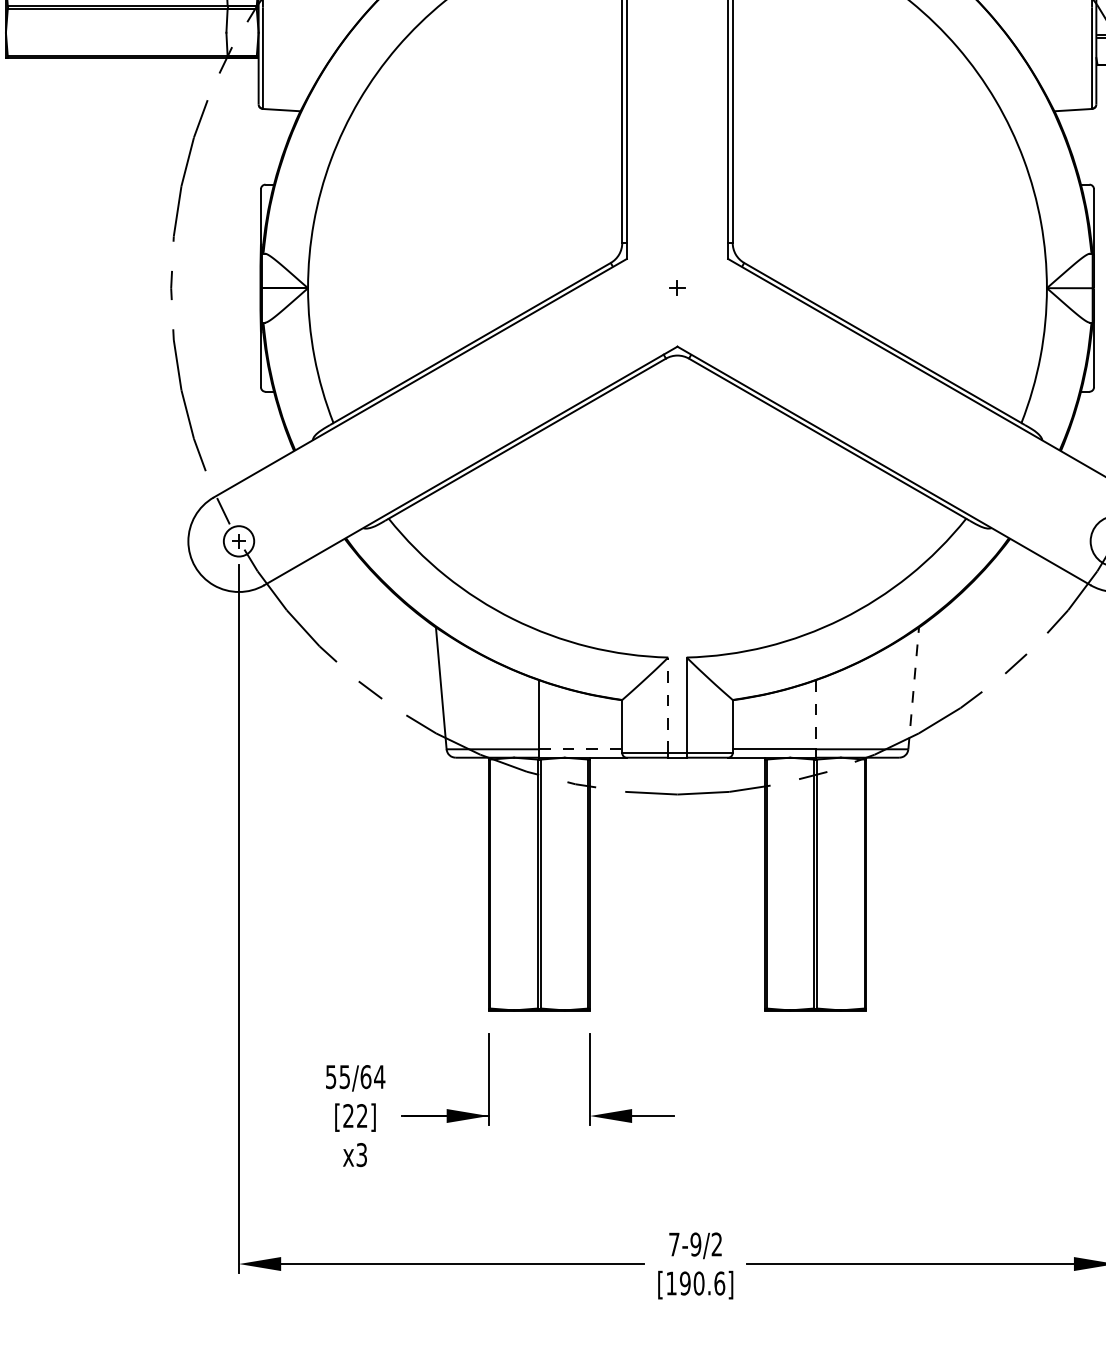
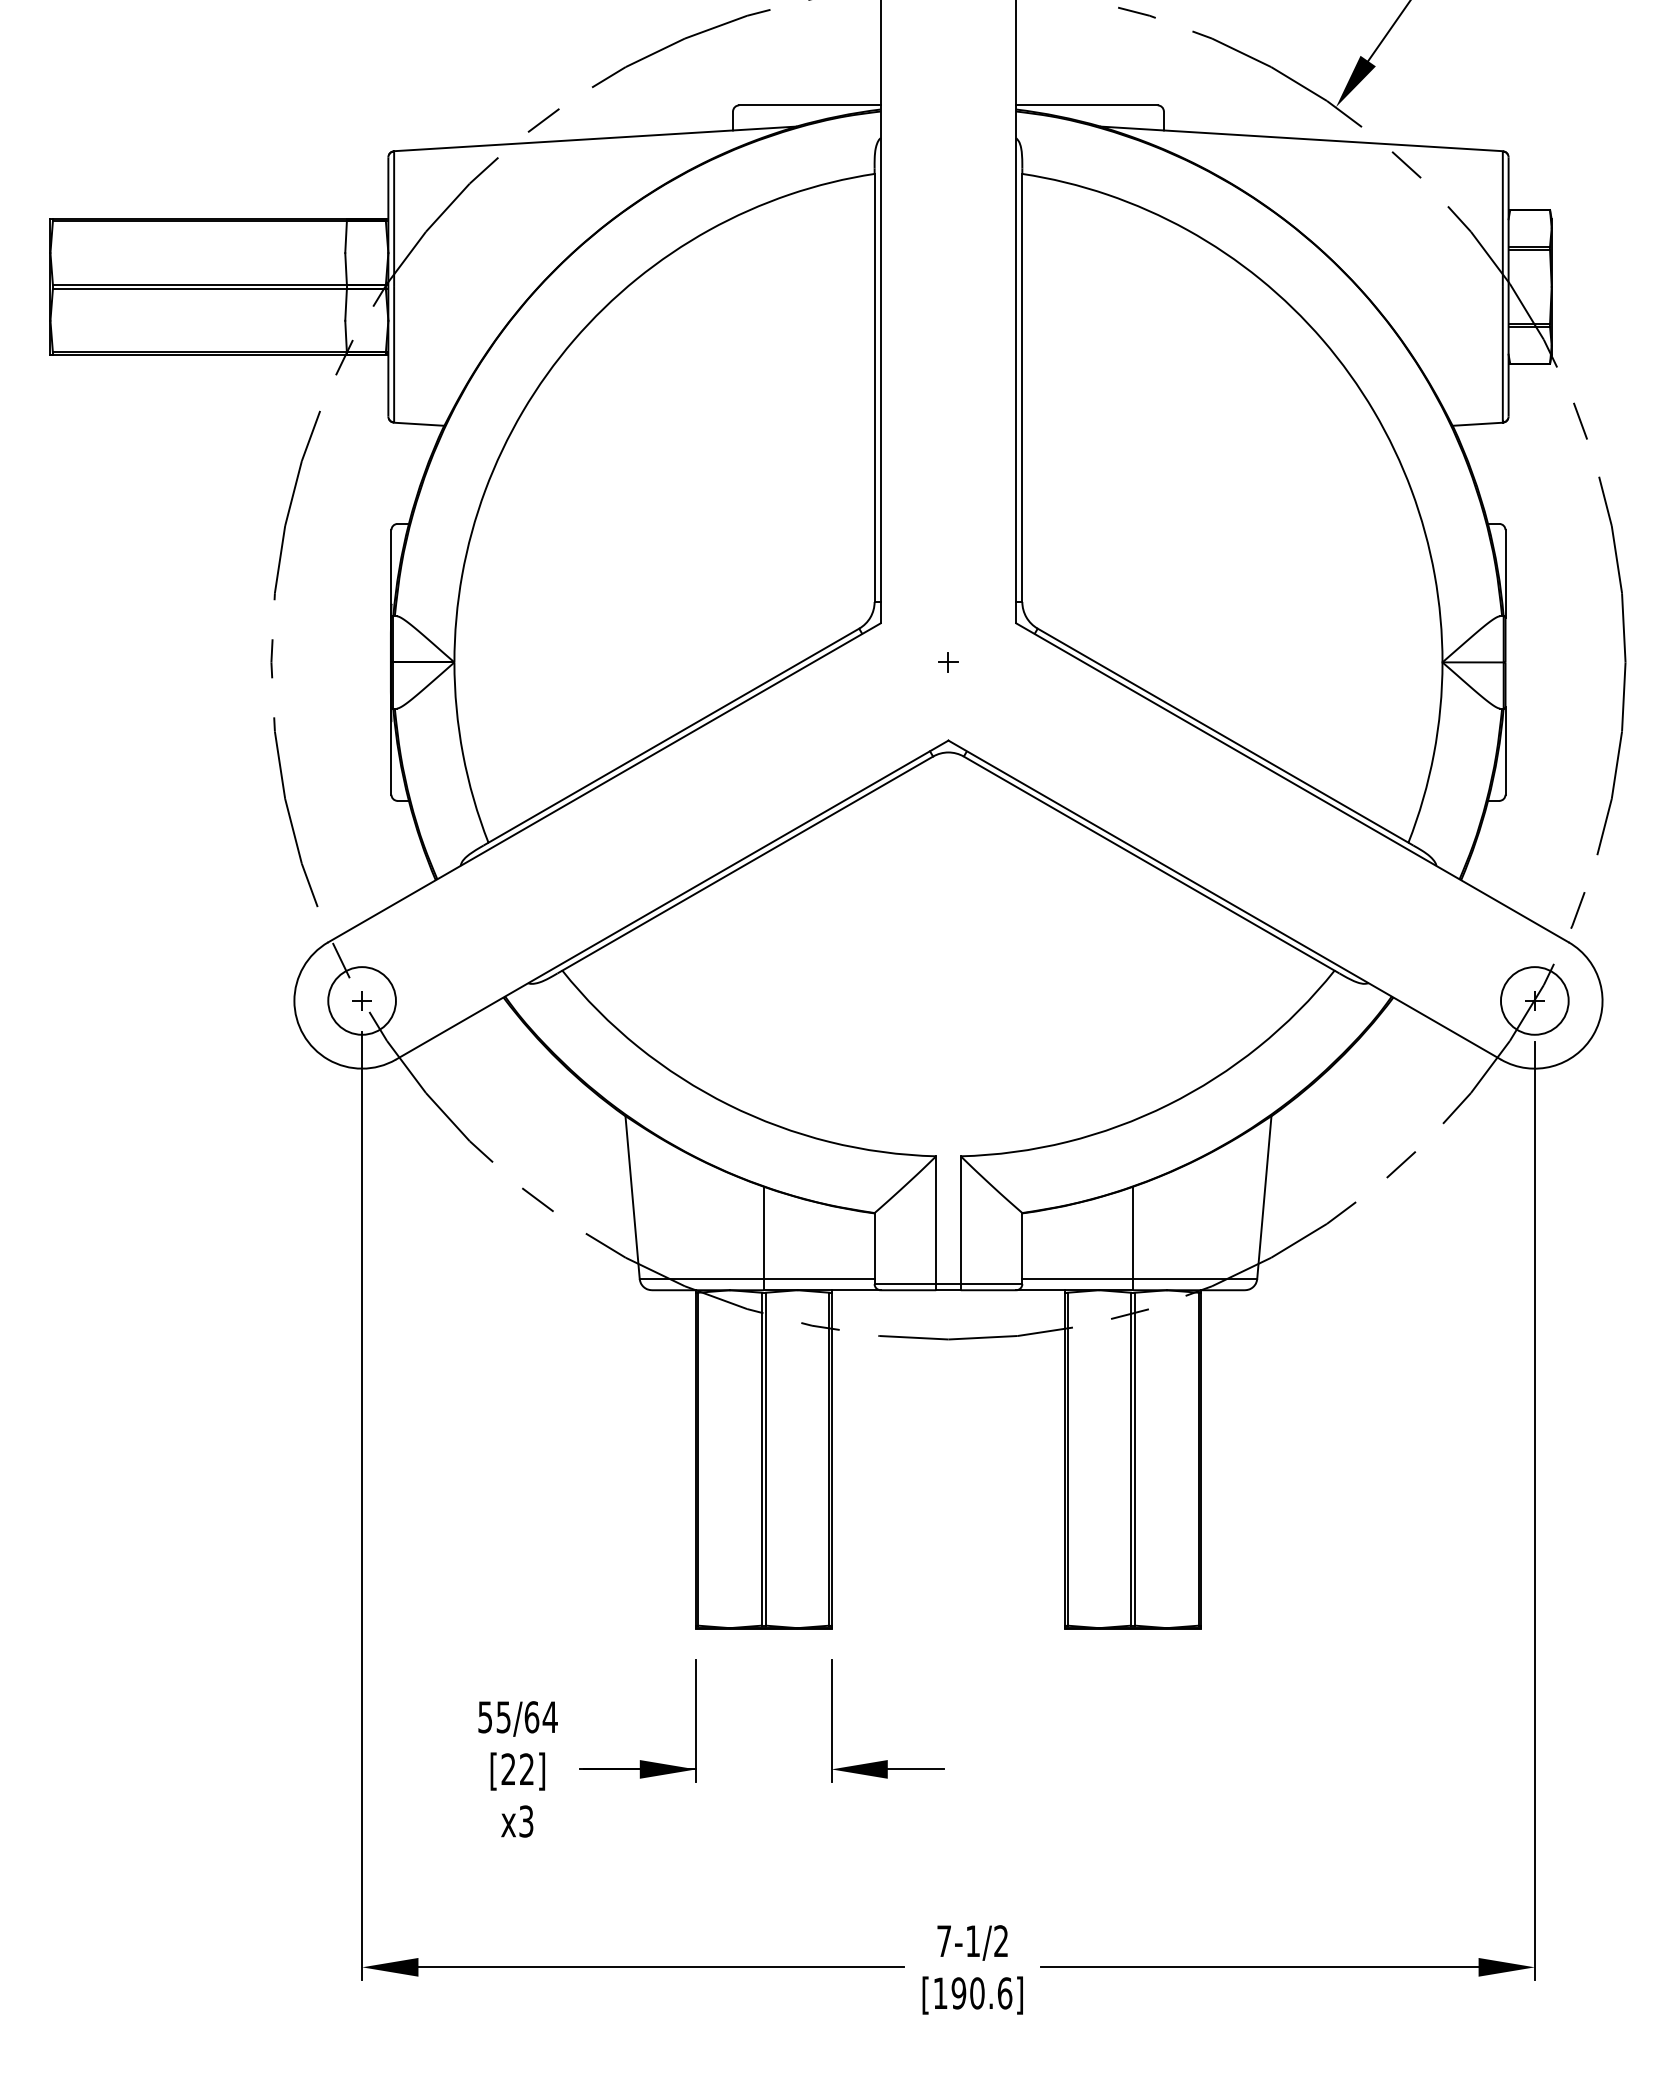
circle: (238, 541) -> (361, 1000), size x1.67
line: (913, 688) -> (1264, 1197), dashed -> solid
line: (668, 705) -> (936, 1220), dashed -> solid
line: (815, 715) -> (1133, 1233), dashed -> solid
line: (581, 749) -> (819, 1279), dashed -> solid
text: (695, 1244) -> (972, 1941), 7-9/2 -> 7-1/2

